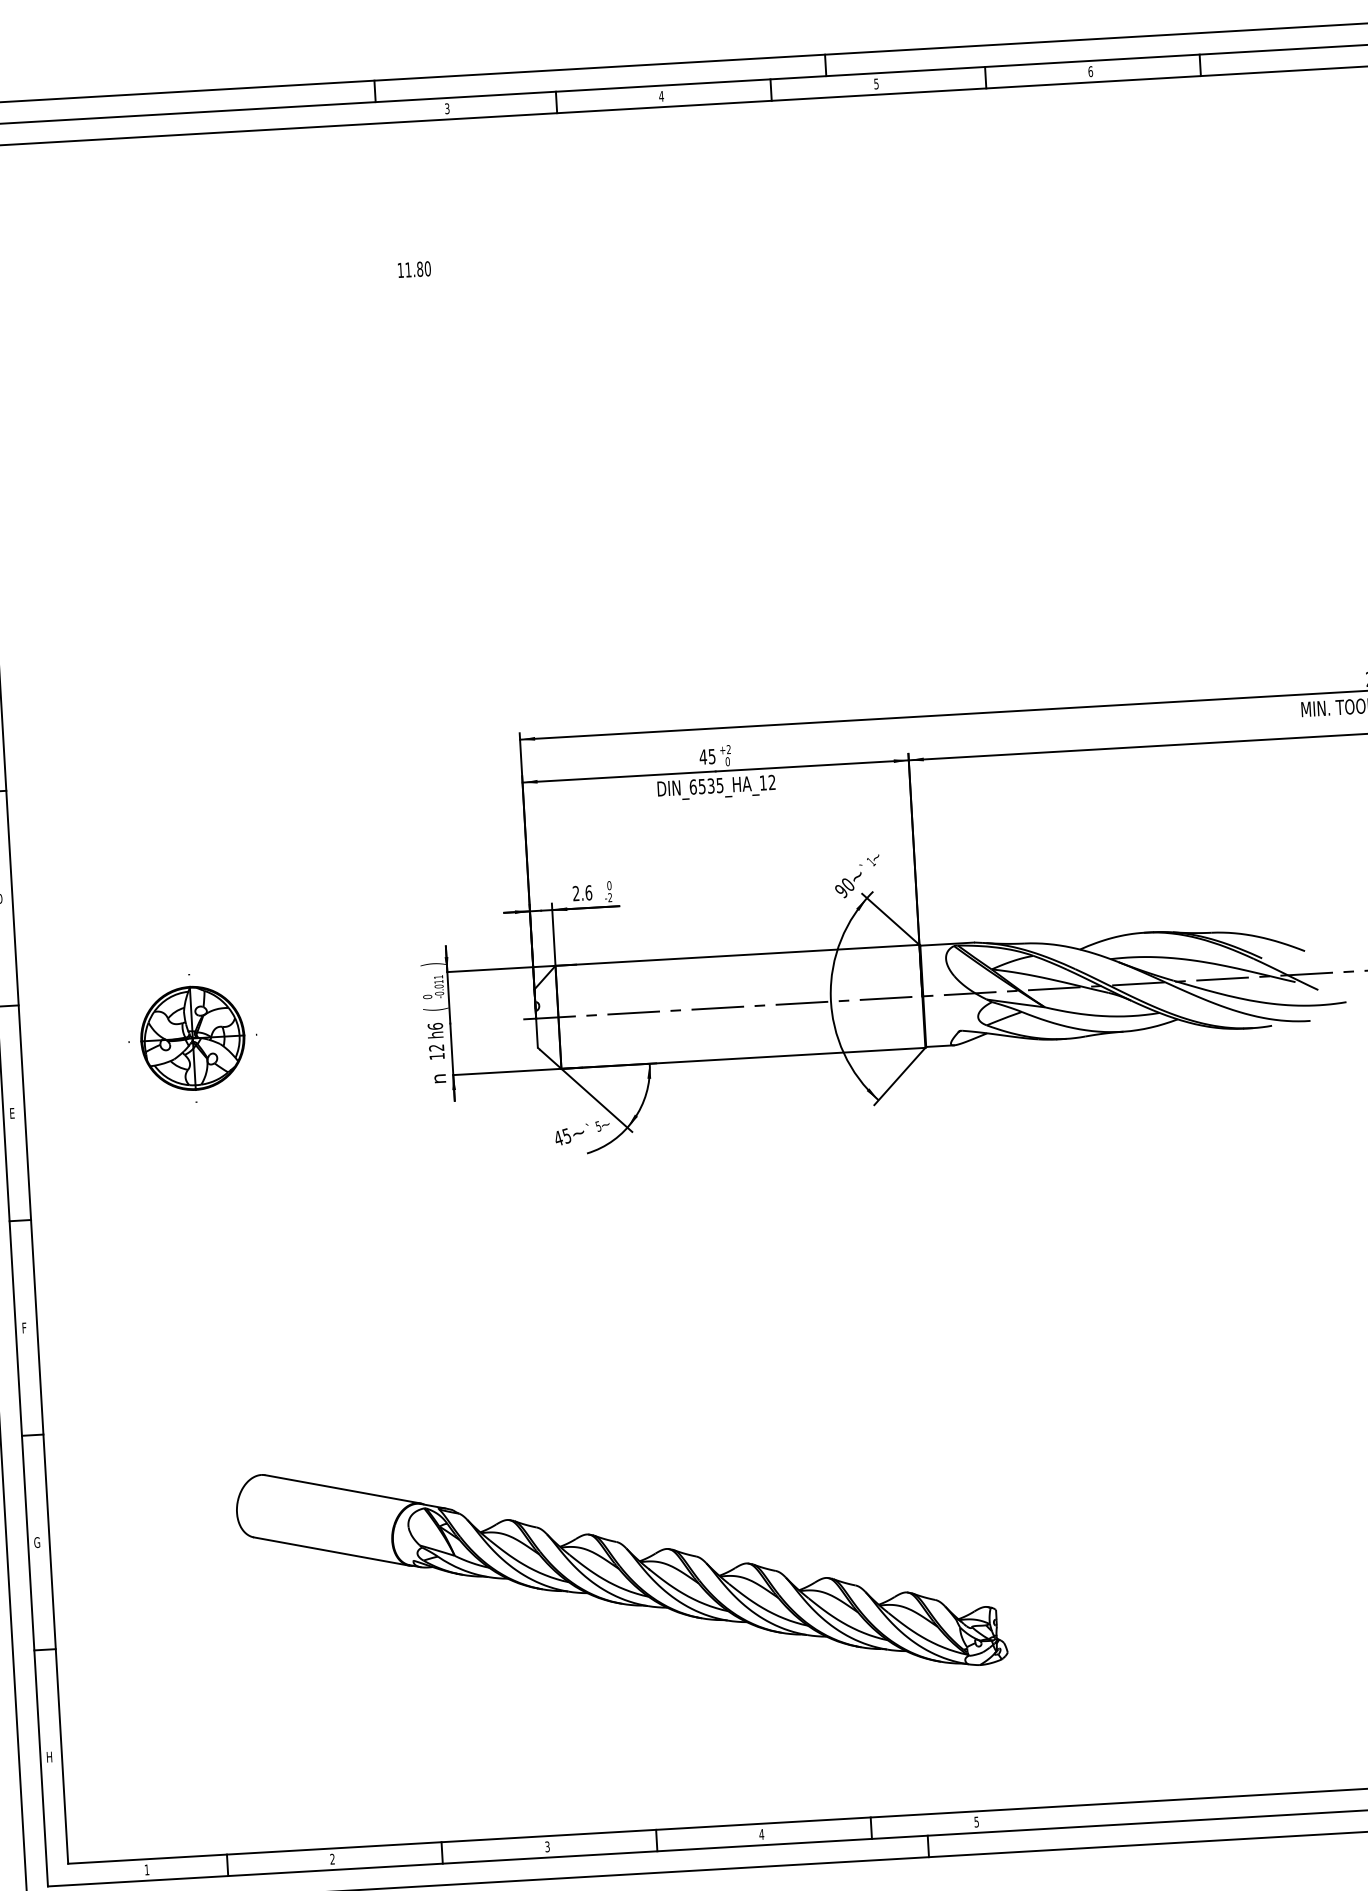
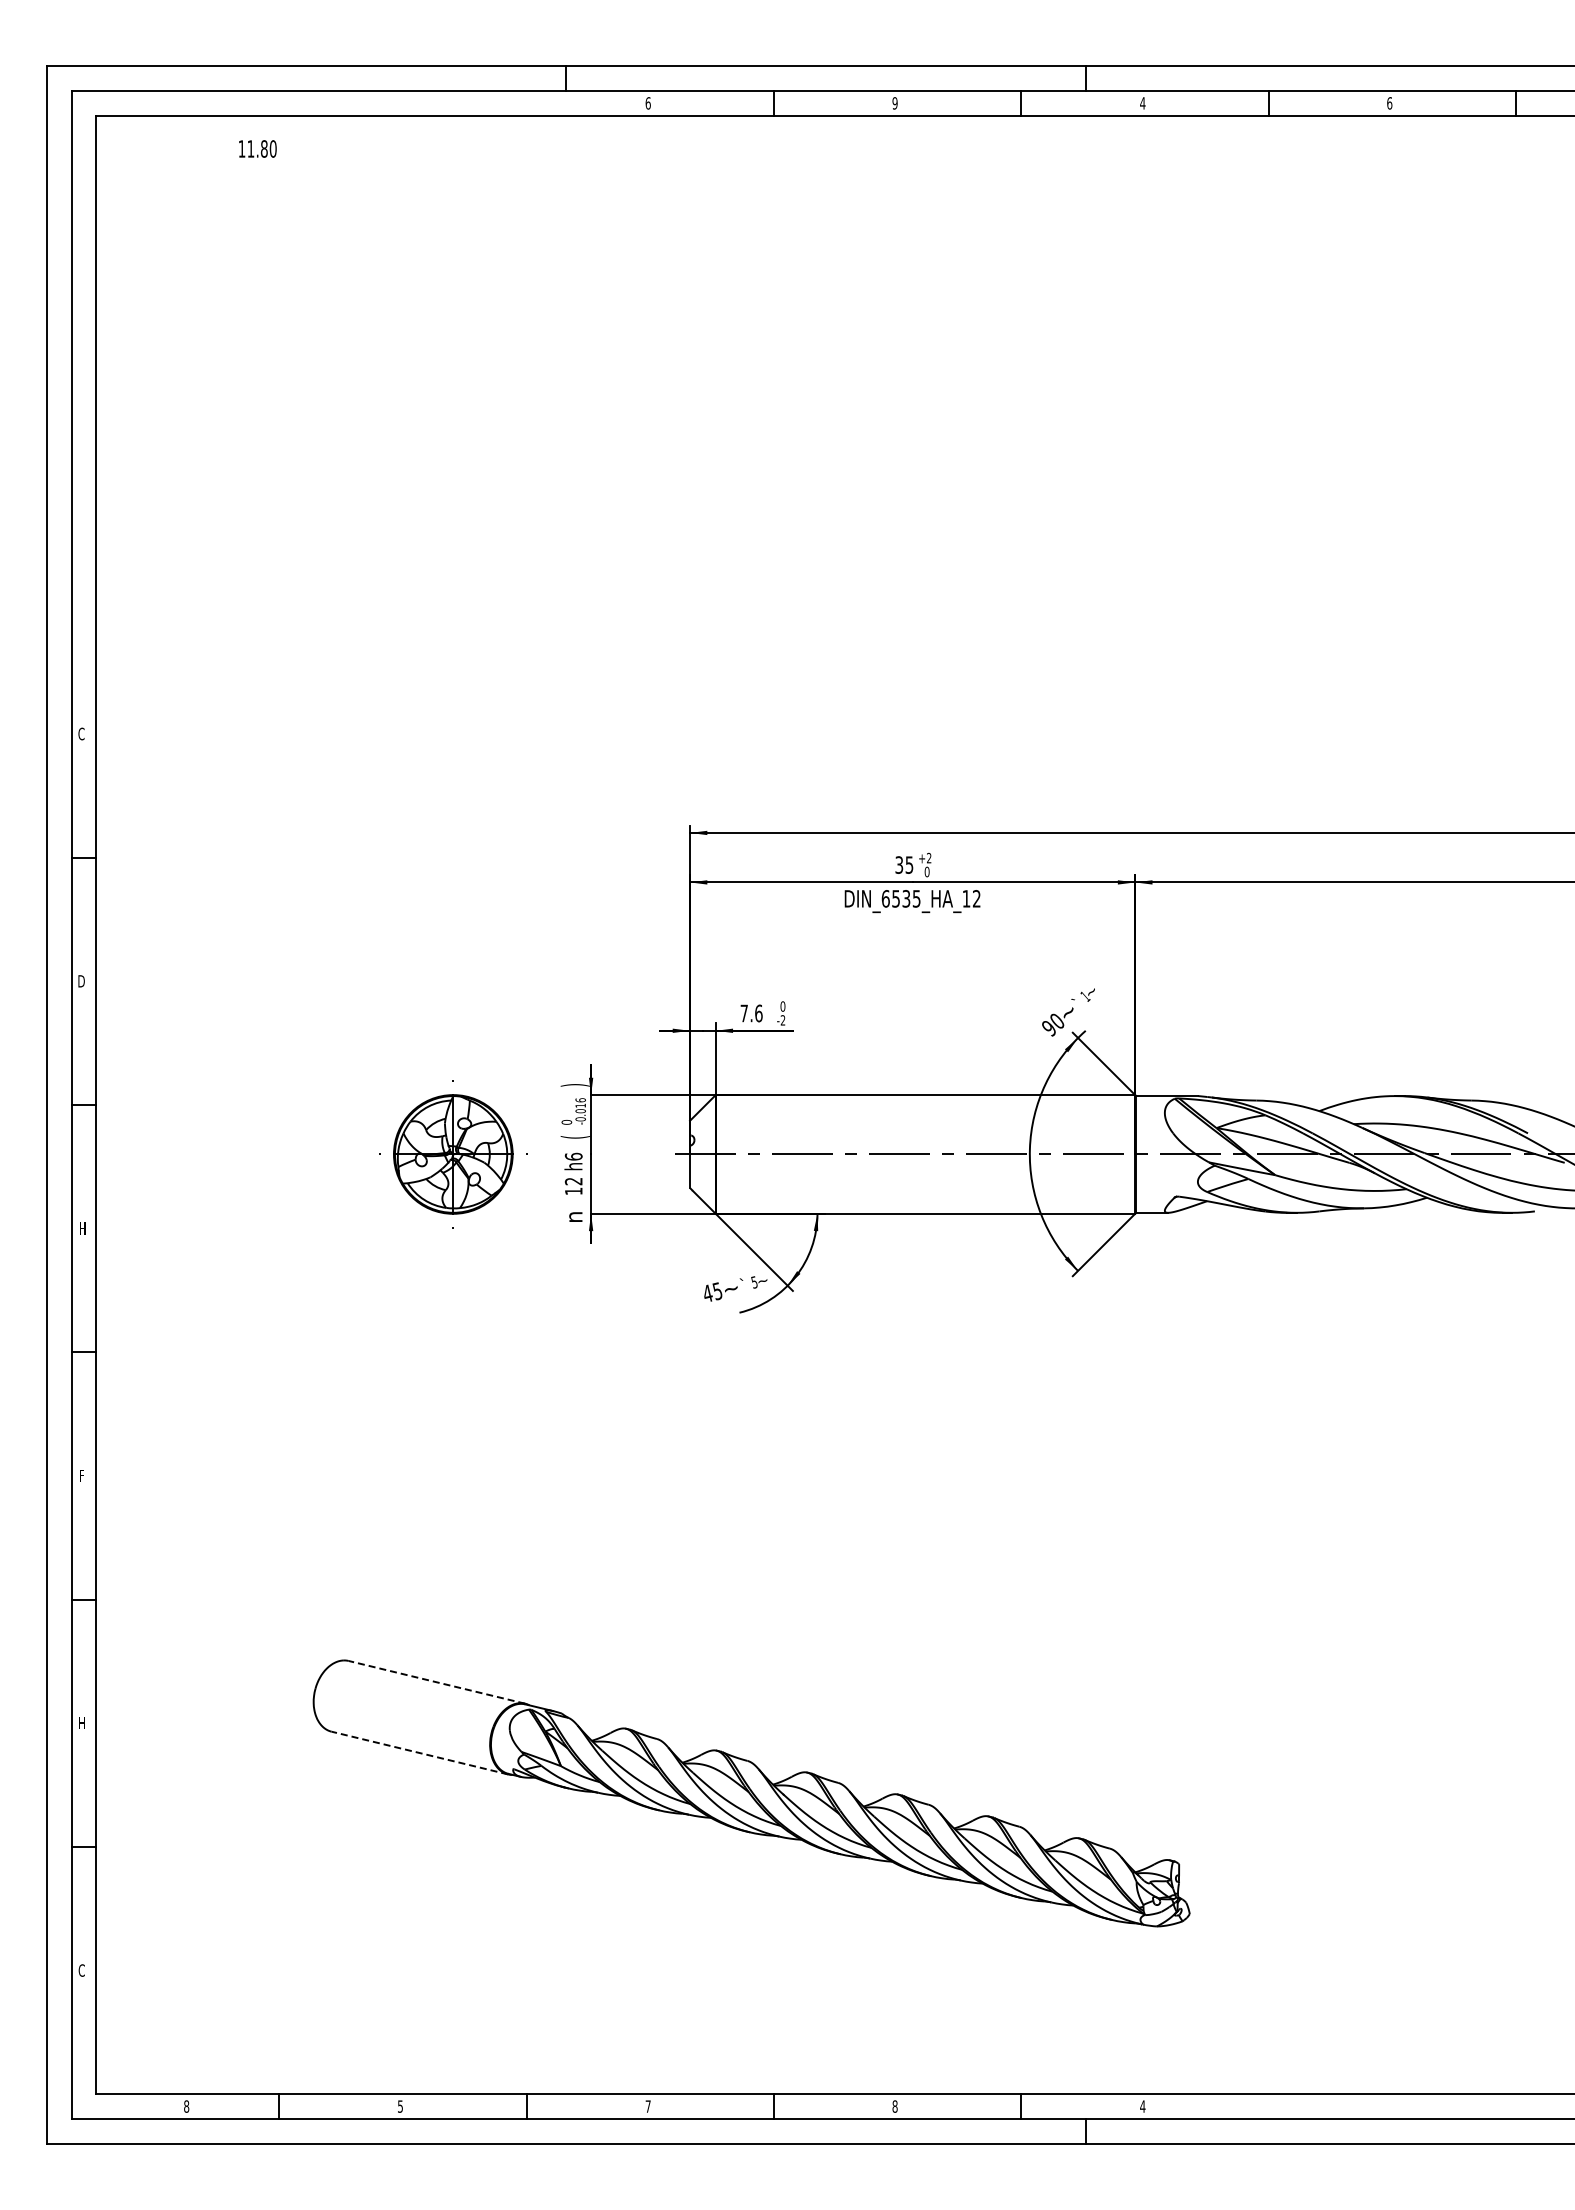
text: (876, 84) -> (1142, 103), 5 -> 4
text: (661, 96) -> (894, 103), 4 -> 9
text: (446, 108) -> (647, 103), 3 -> 6
text: (414, 269) -> (257, 148), moved
text: (703, 756) -> (899, 864), 45 -> 35
text: (575, 893) -> (743, 1013), 2.6 -> 7.6
text: (438, 977) -> (580, 1100), -0.011 -> -0.016
part: (192, 1038) -> (453, 1154), moved
text: (13, 1113) -> (83, 1228), E -> H
line: (342, 1489) -> (436, 1682), solid -> dashed
text: (36, 1541) -> (81, 1722), G -> H
line: (331, 1551) -> (419, 1753), solid -> dashed
text: (48, 1757) -> (81, 1970), H -> C
text: (976, 1822) -> (1142, 2106), 5 -> 4
text: (761, 1834) -> (894, 2106), 4 -> 8
text: (546, 1846) -> (647, 2106), 3 -> 7
text: (332, 1859) -> (400, 2106), 2 -> 5
text: (146, 1869) -> (186, 2106), 1 -> 8

